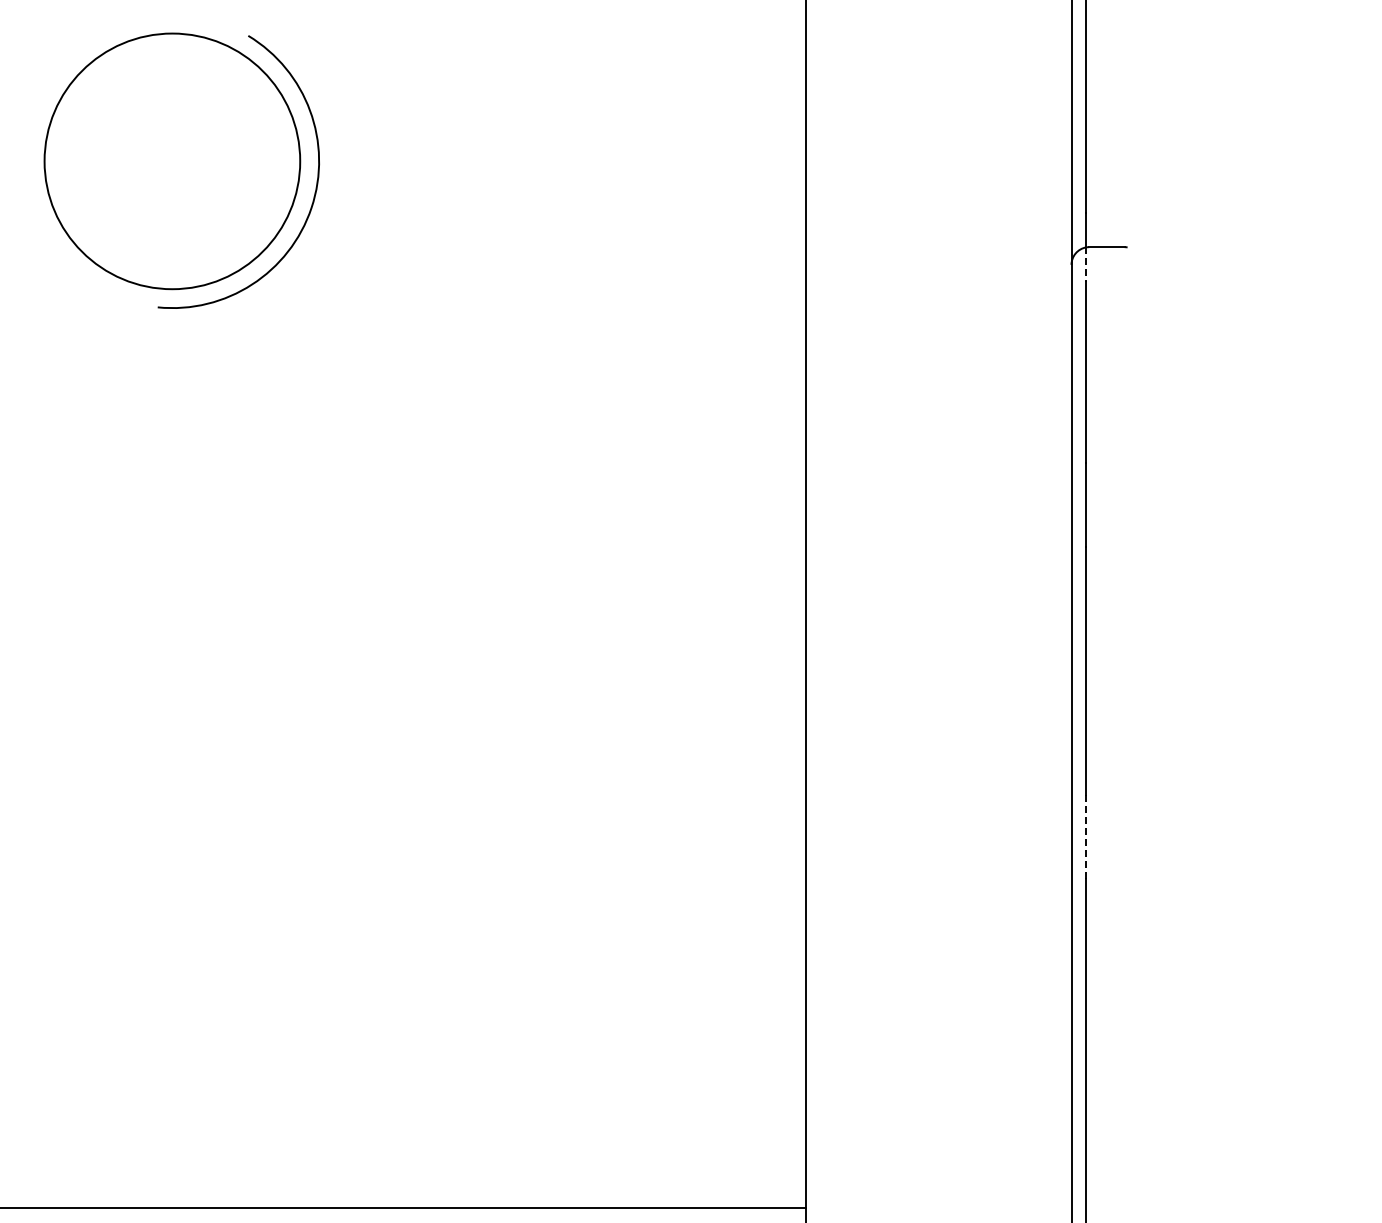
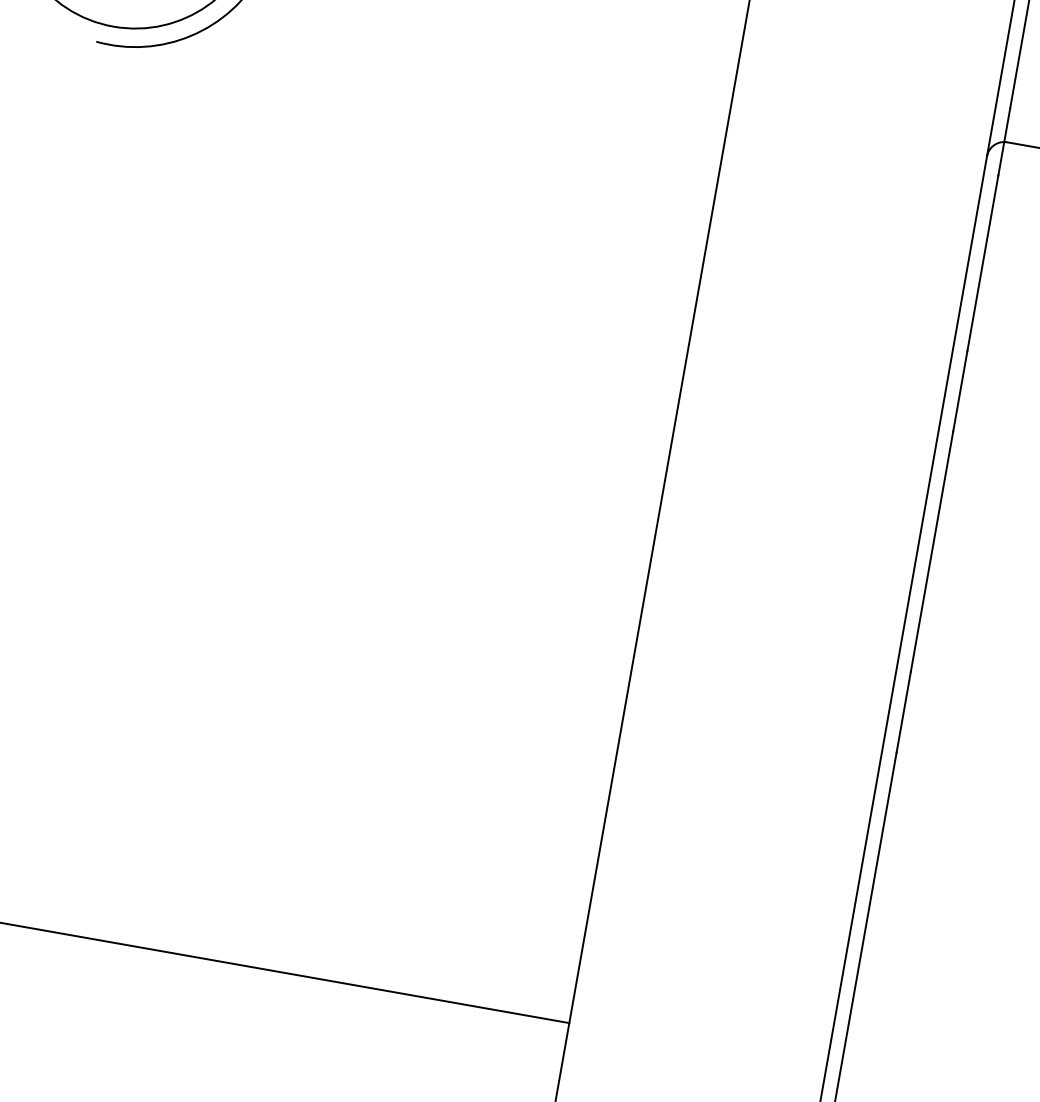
line: (1086, 265) -> (1001, 159), dashed -> solid
line: (1086, 837) -> (903, 712), dashed -> solid

